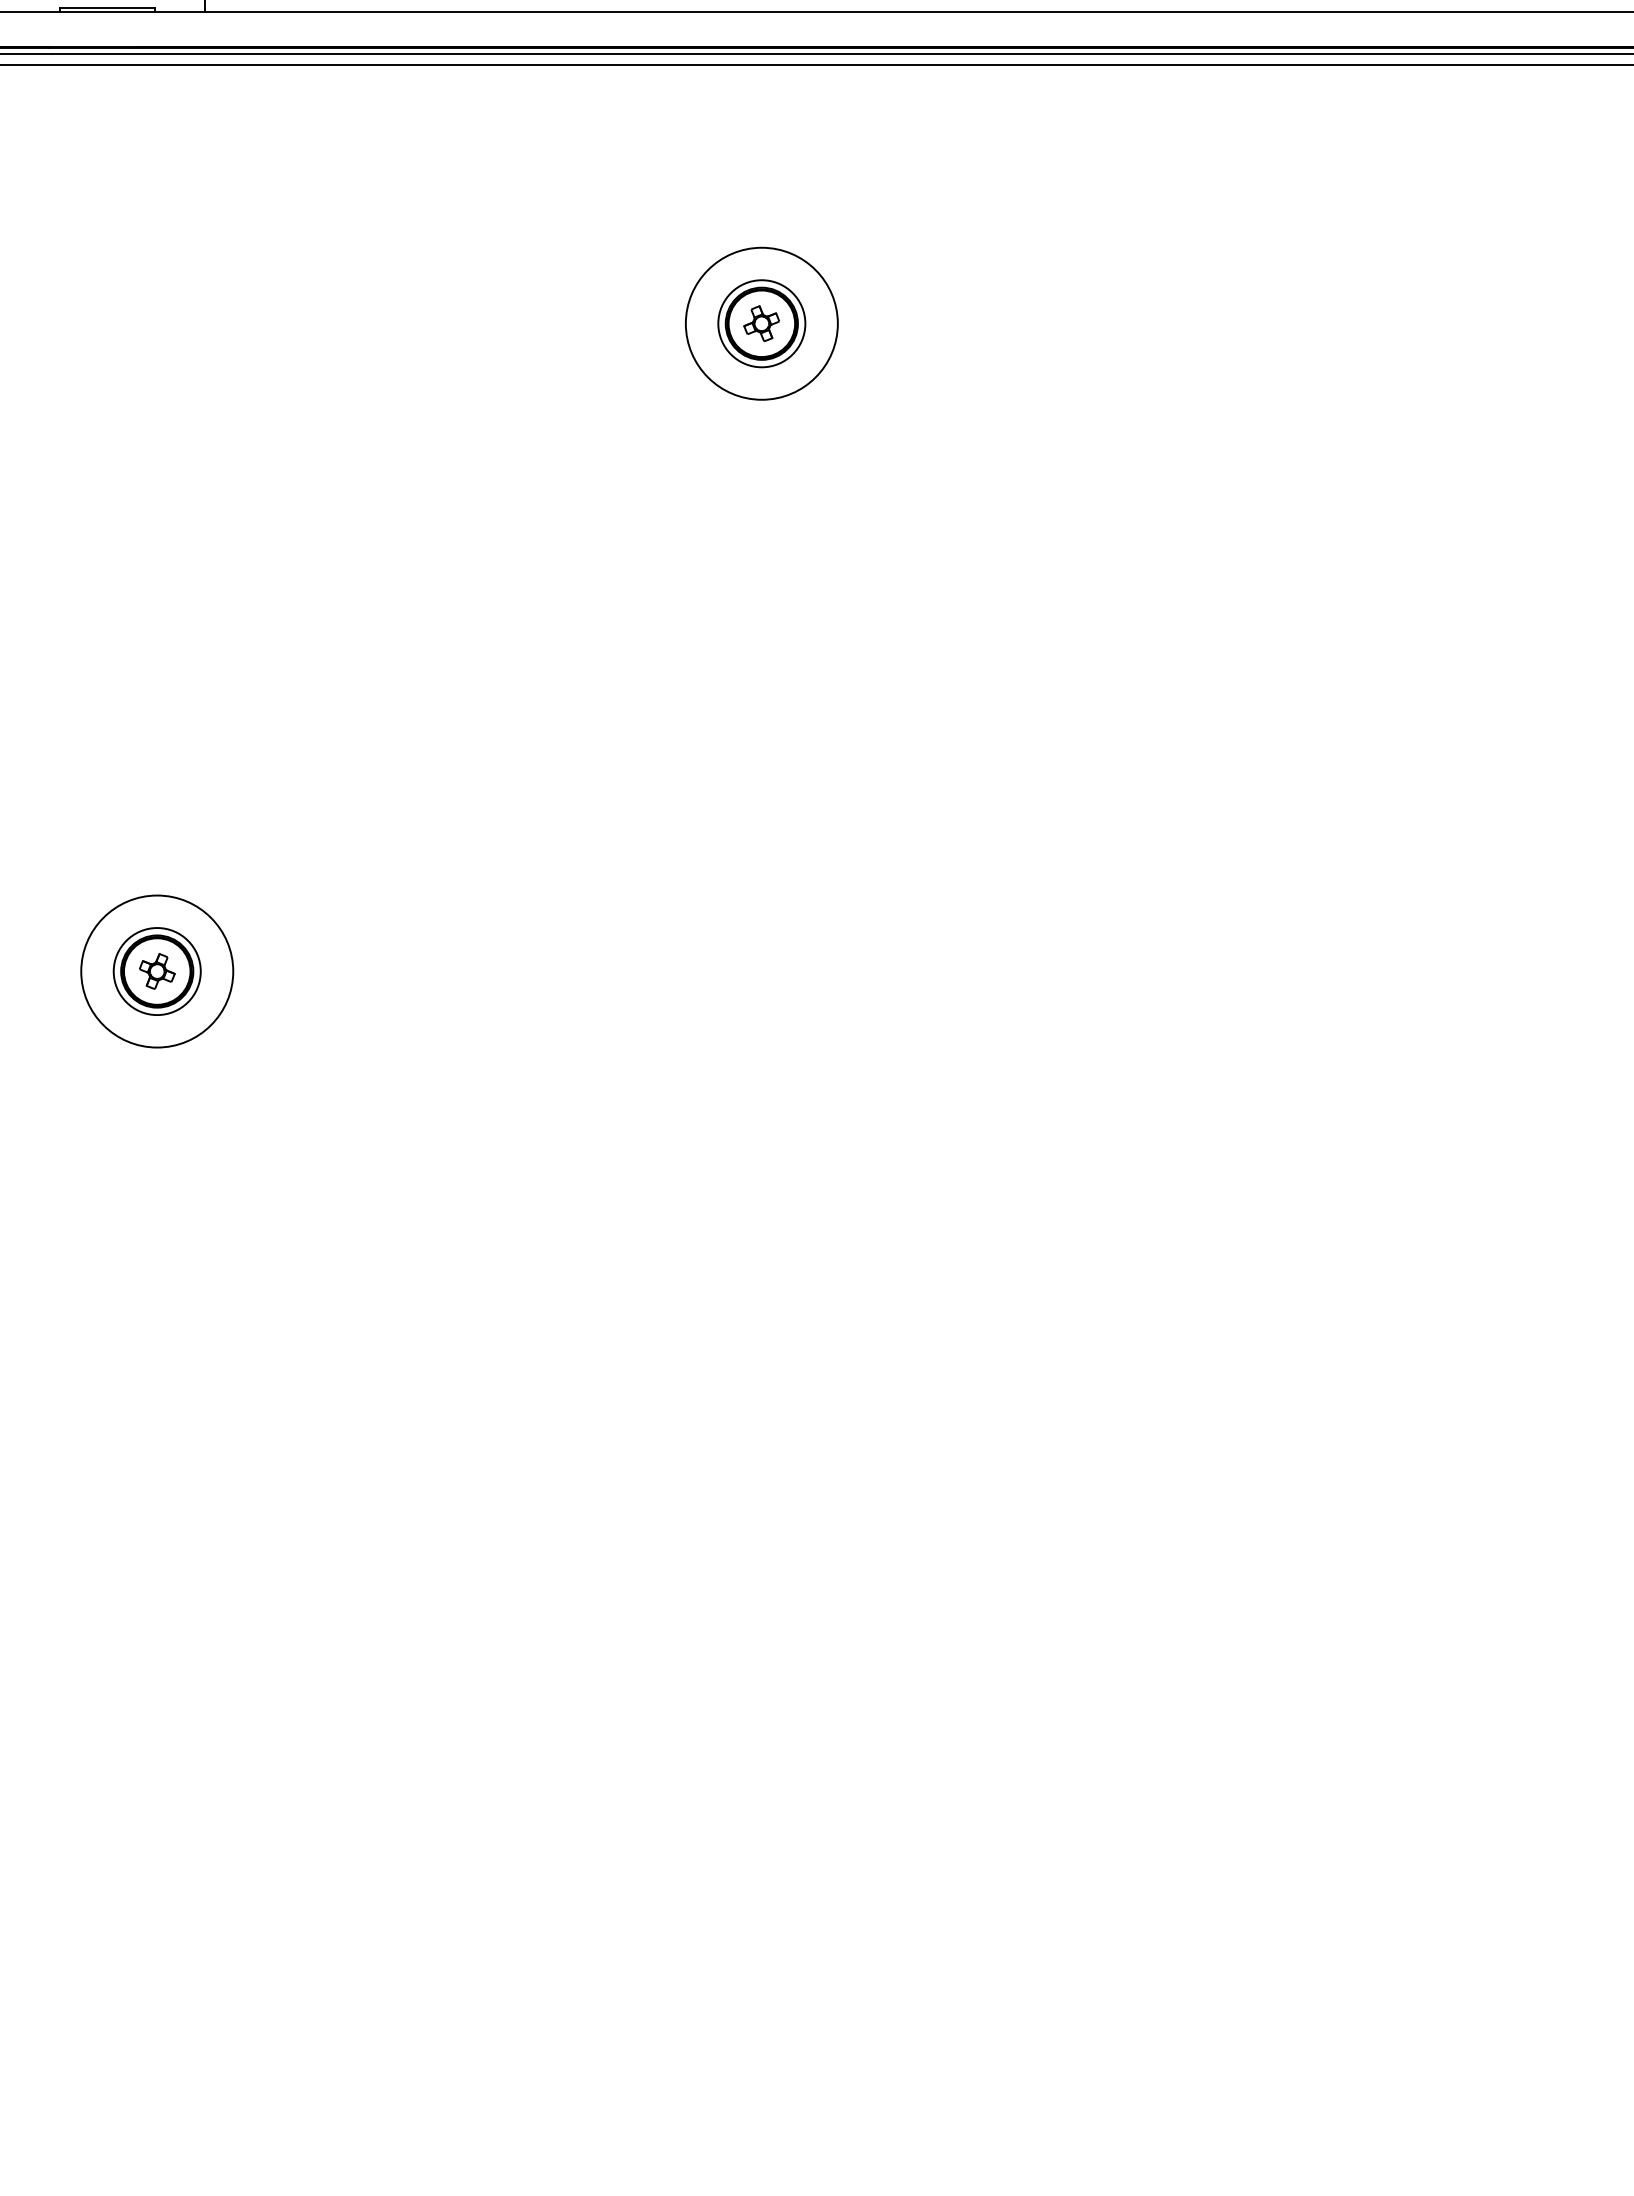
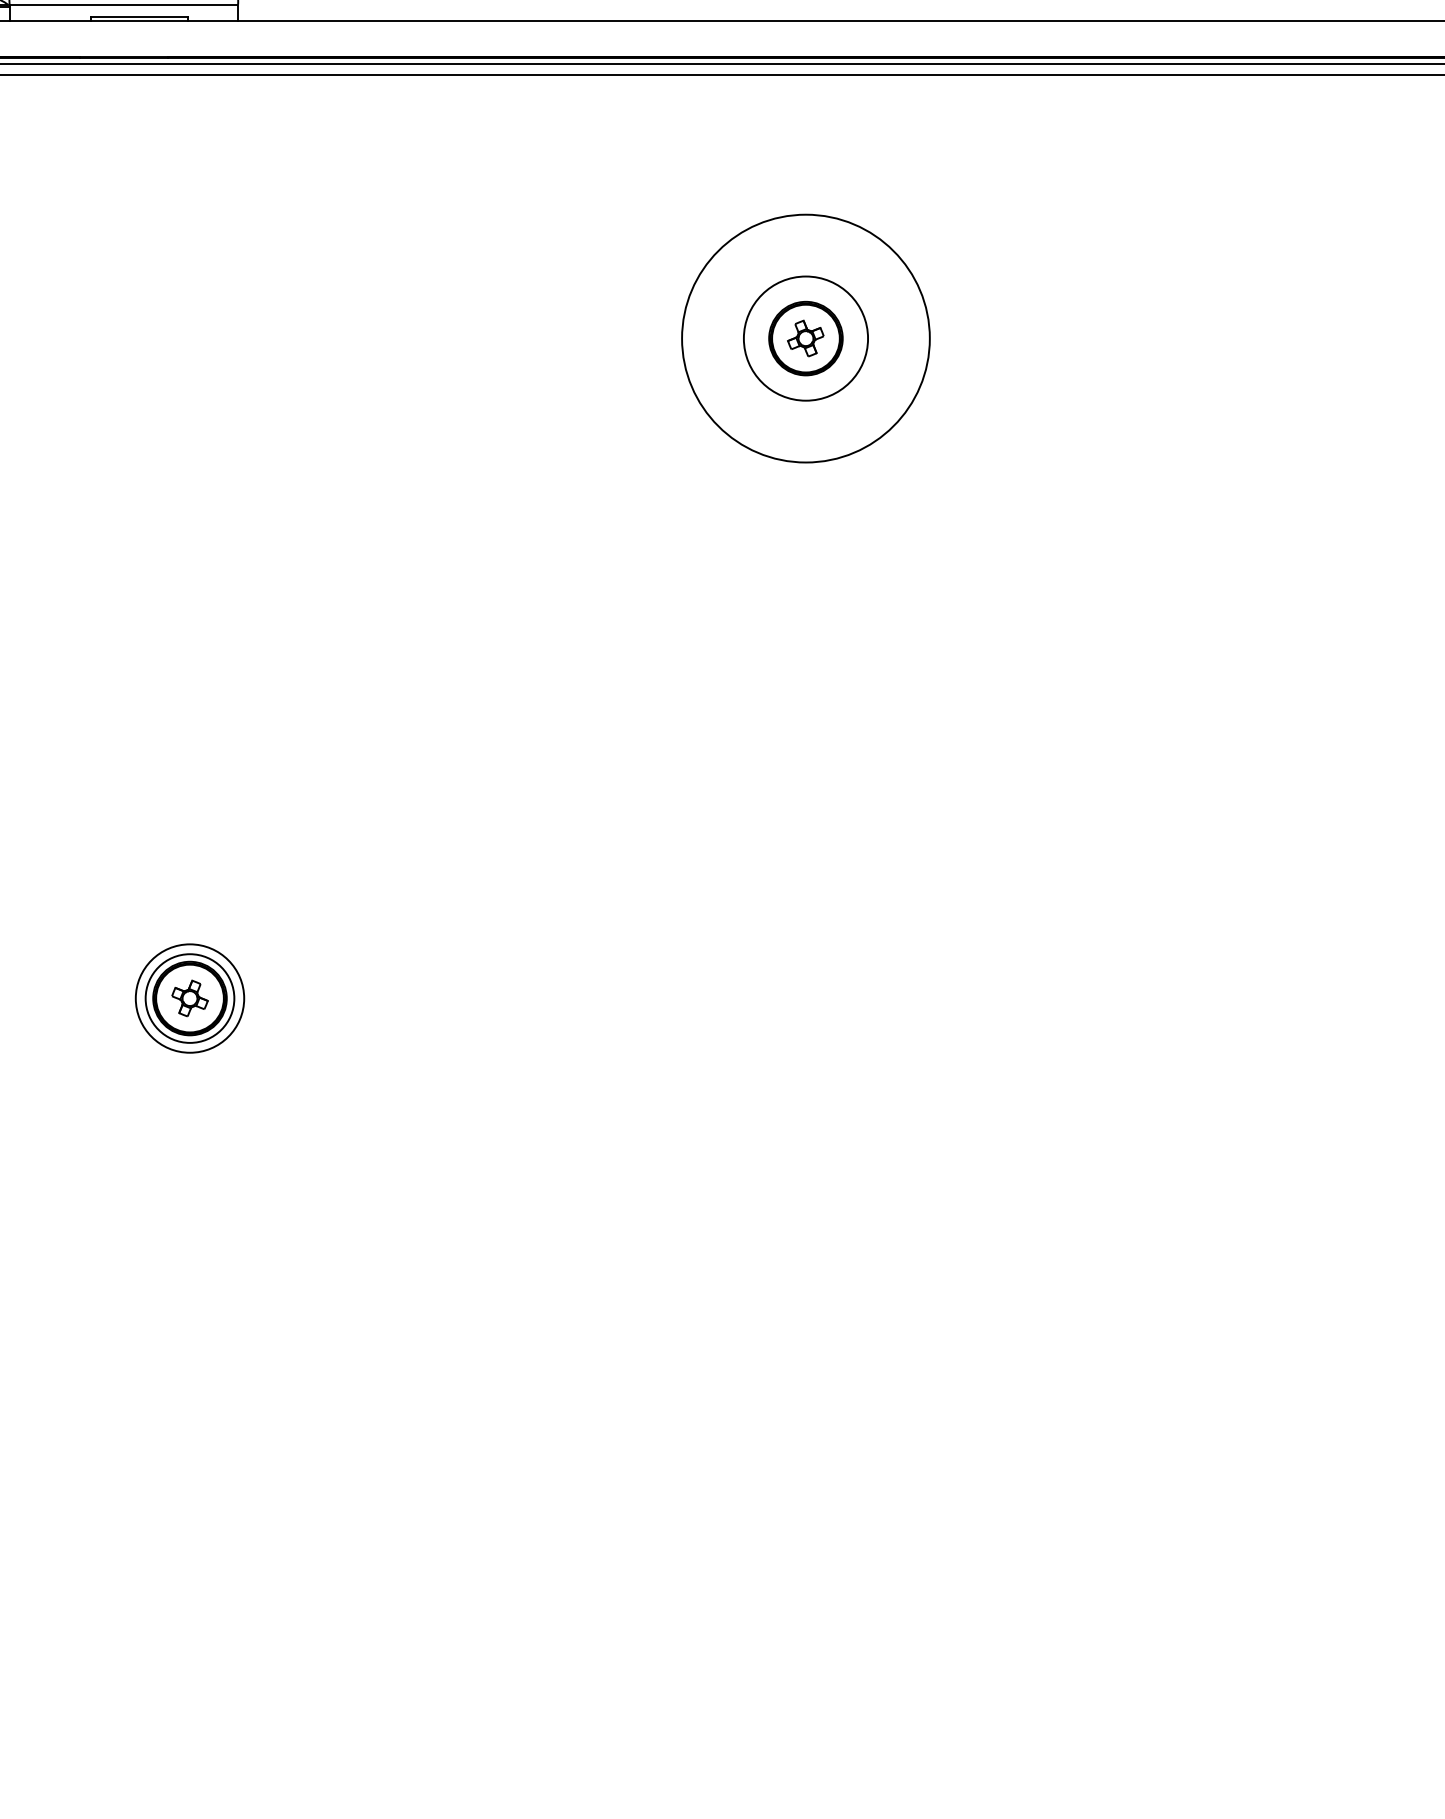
circle: (761, 323) -> (805, 338), size x1.4
circle: (761, 323) -> (805, 338), size x1.6
circle: (157, 971) -> (190, 998), size x0.7

